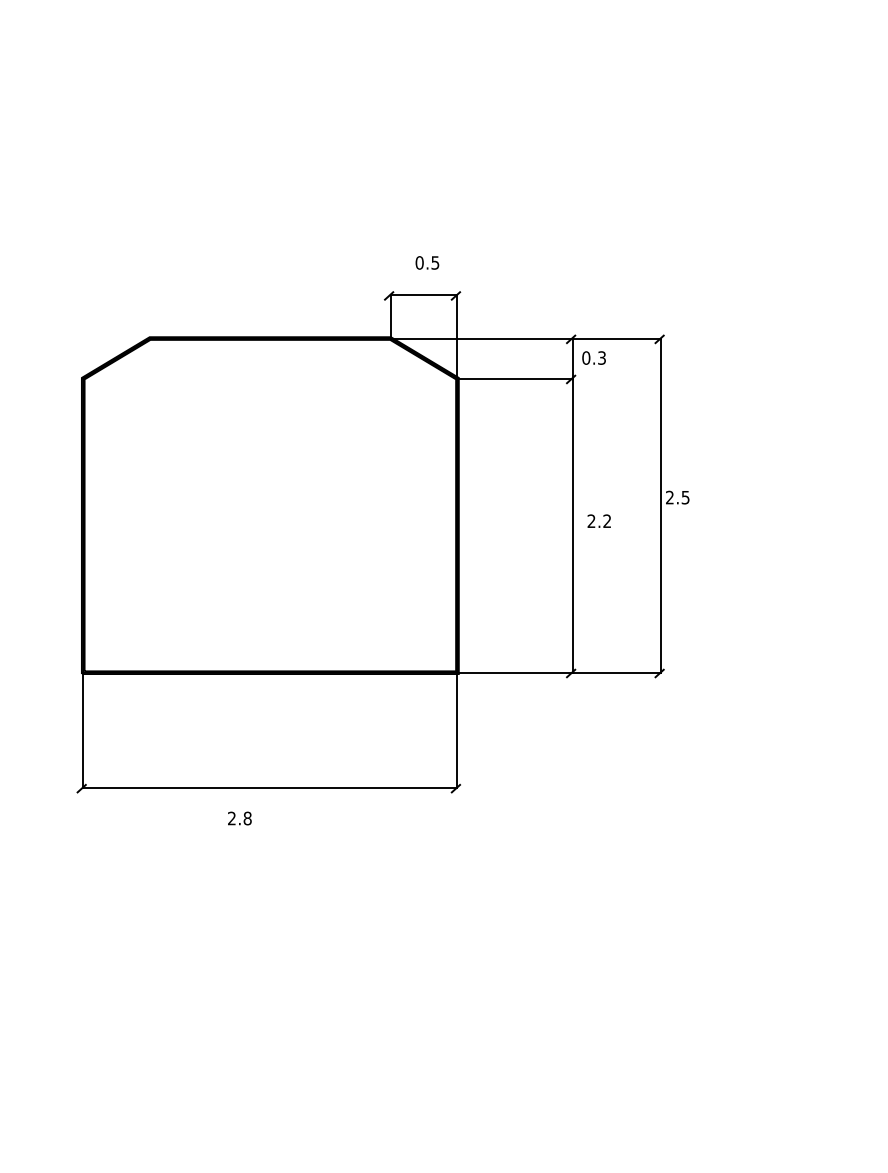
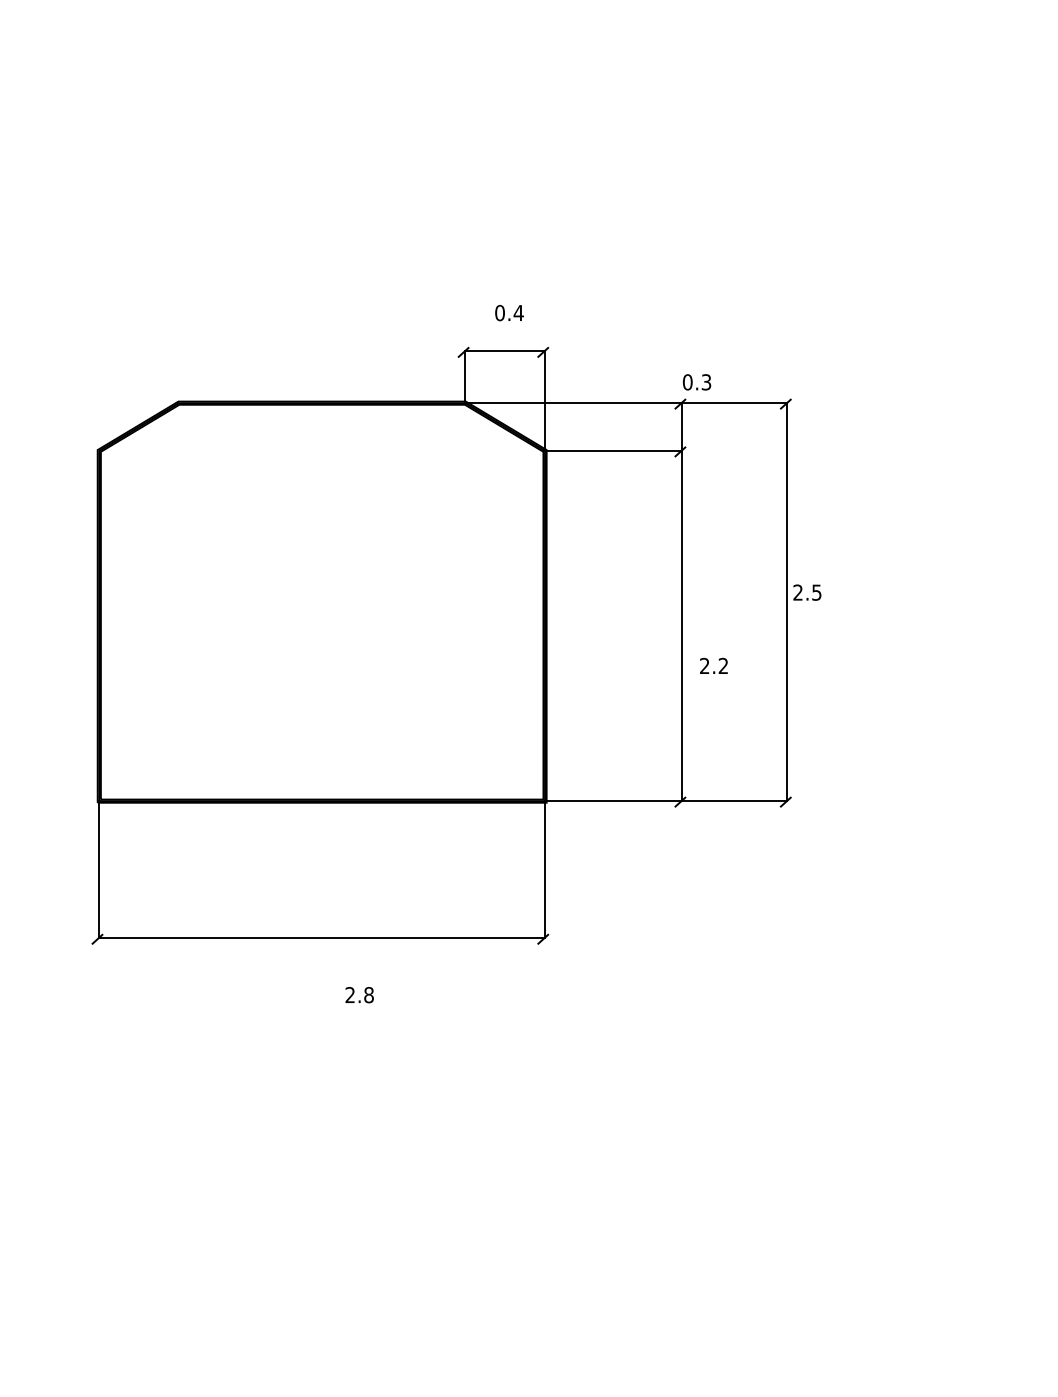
text: (435, 262) -> (518, 312), 0.5 -> 0.4
text: (593, 357) -> (696, 381), moved
text: (598, 520) -> (713, 665), moved
text: (239, 818) -> (359, 995), moved

